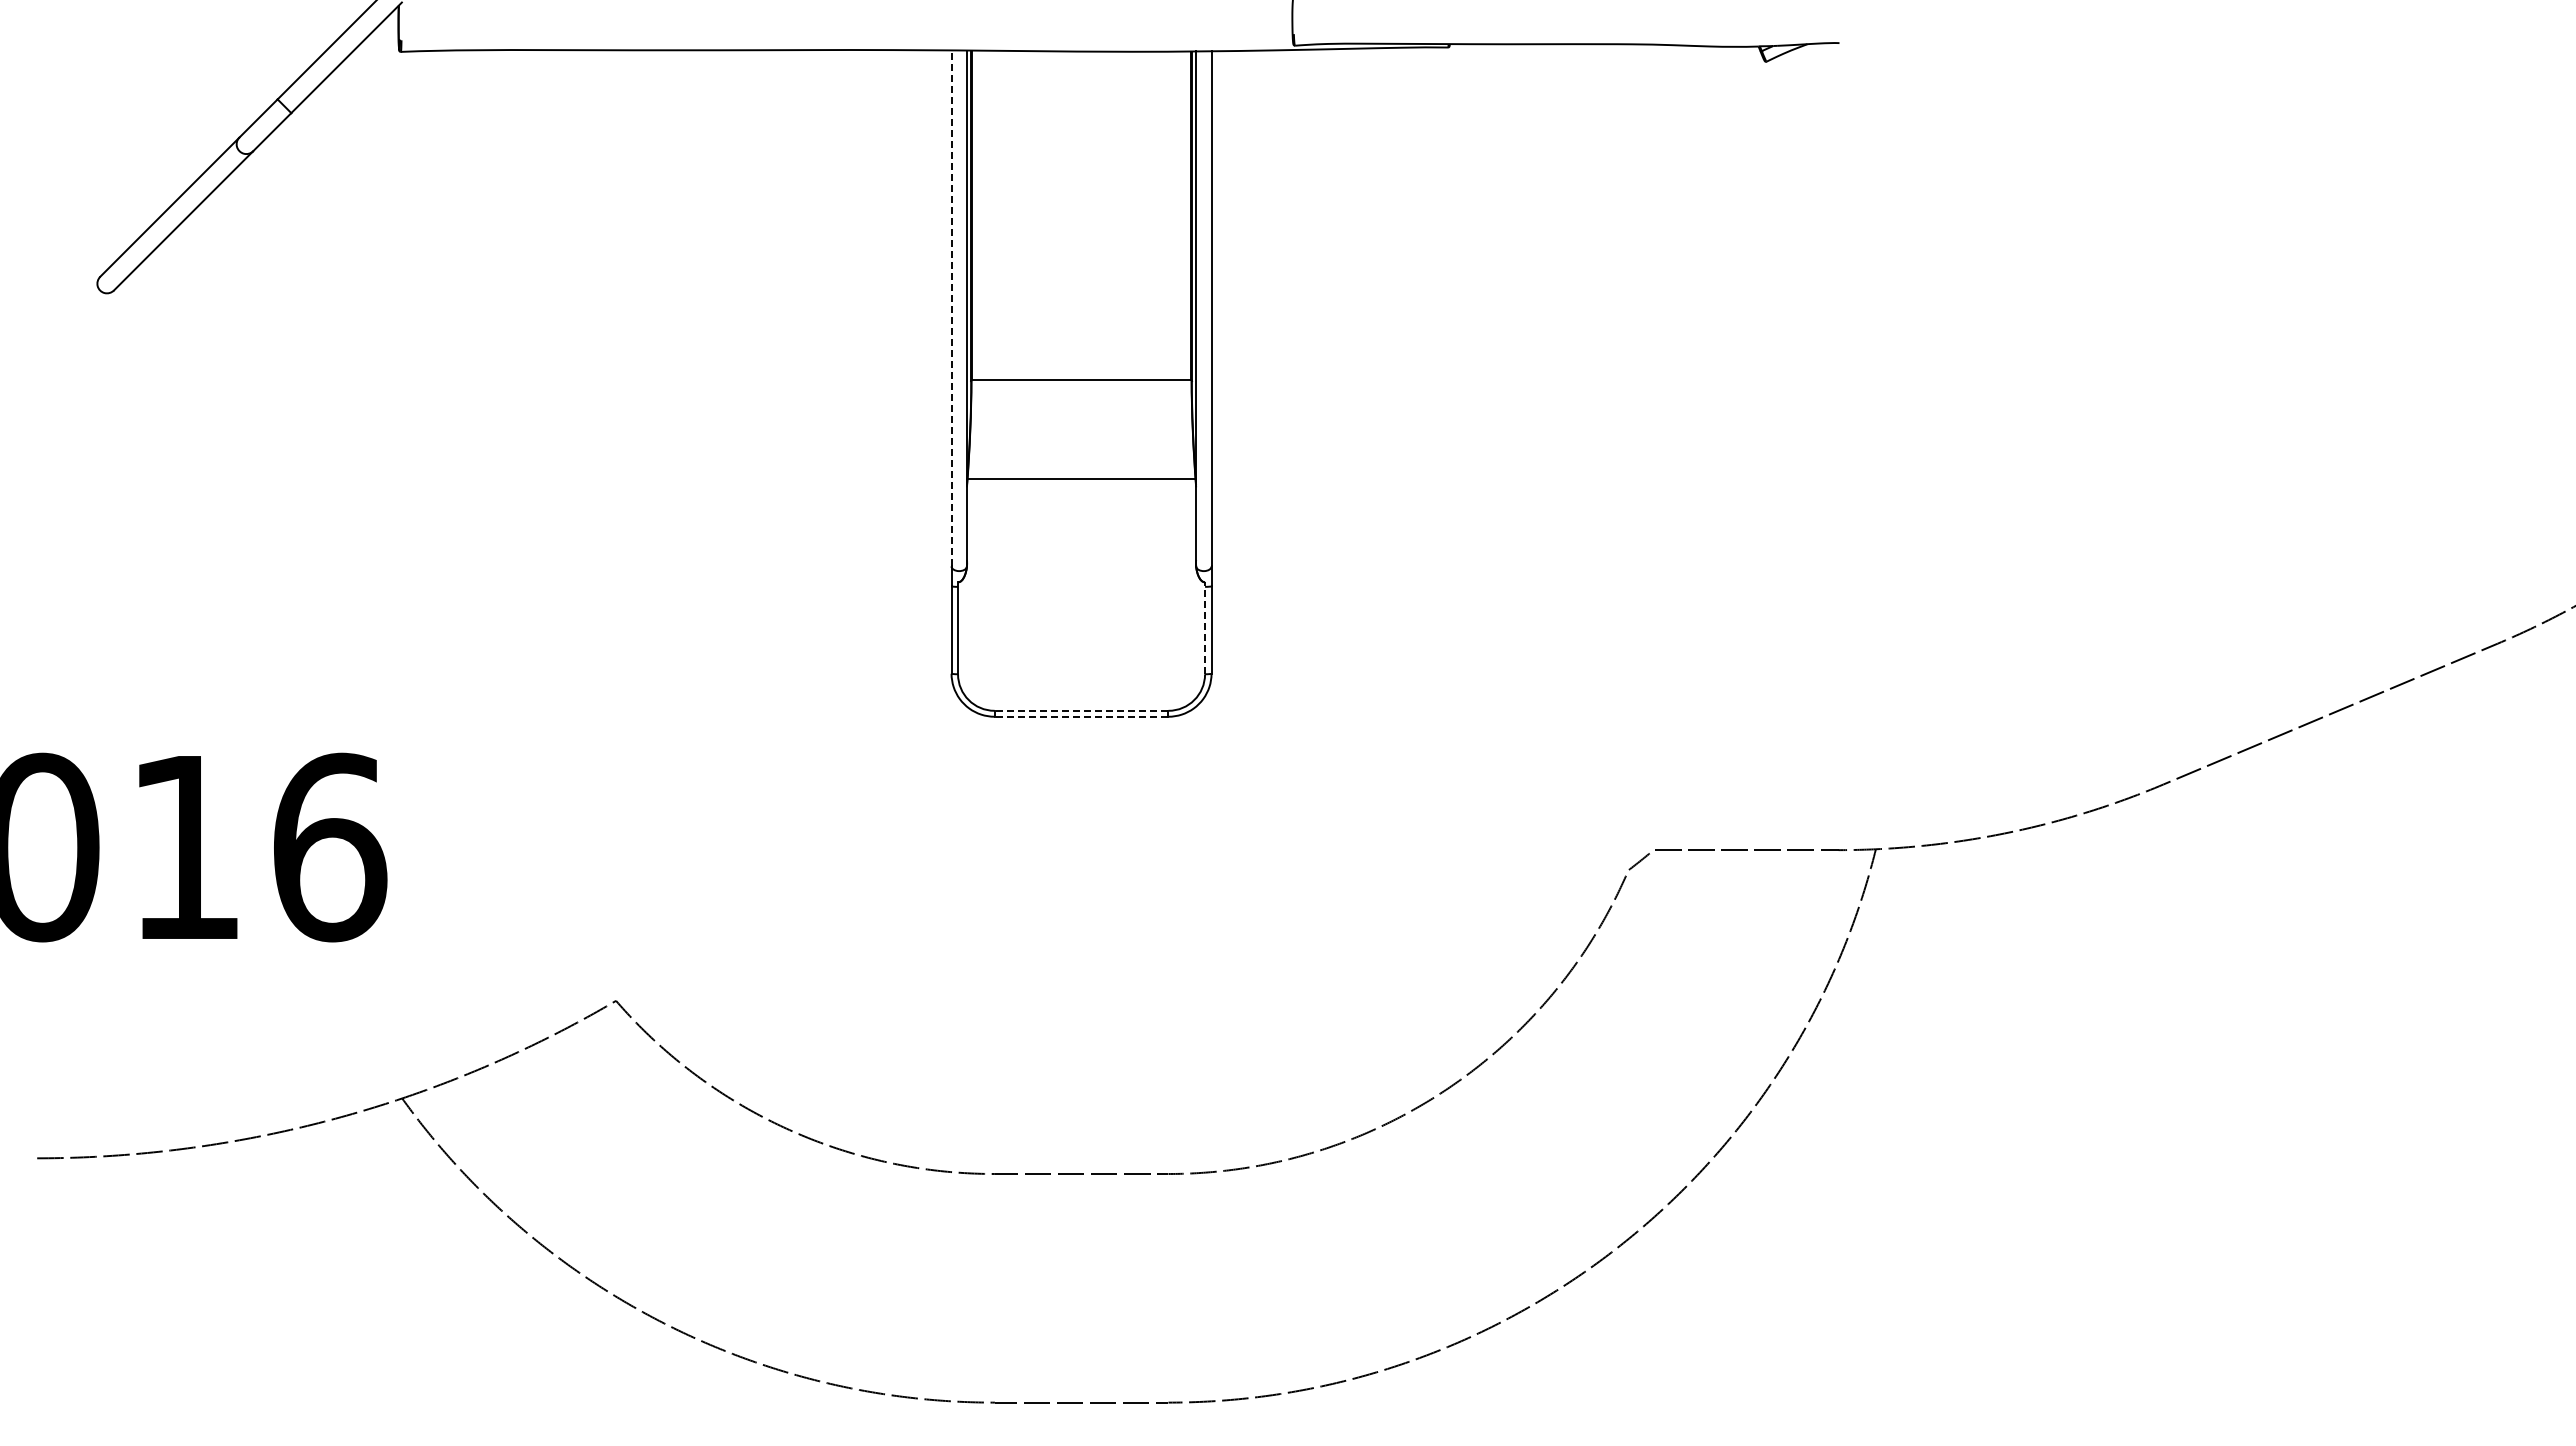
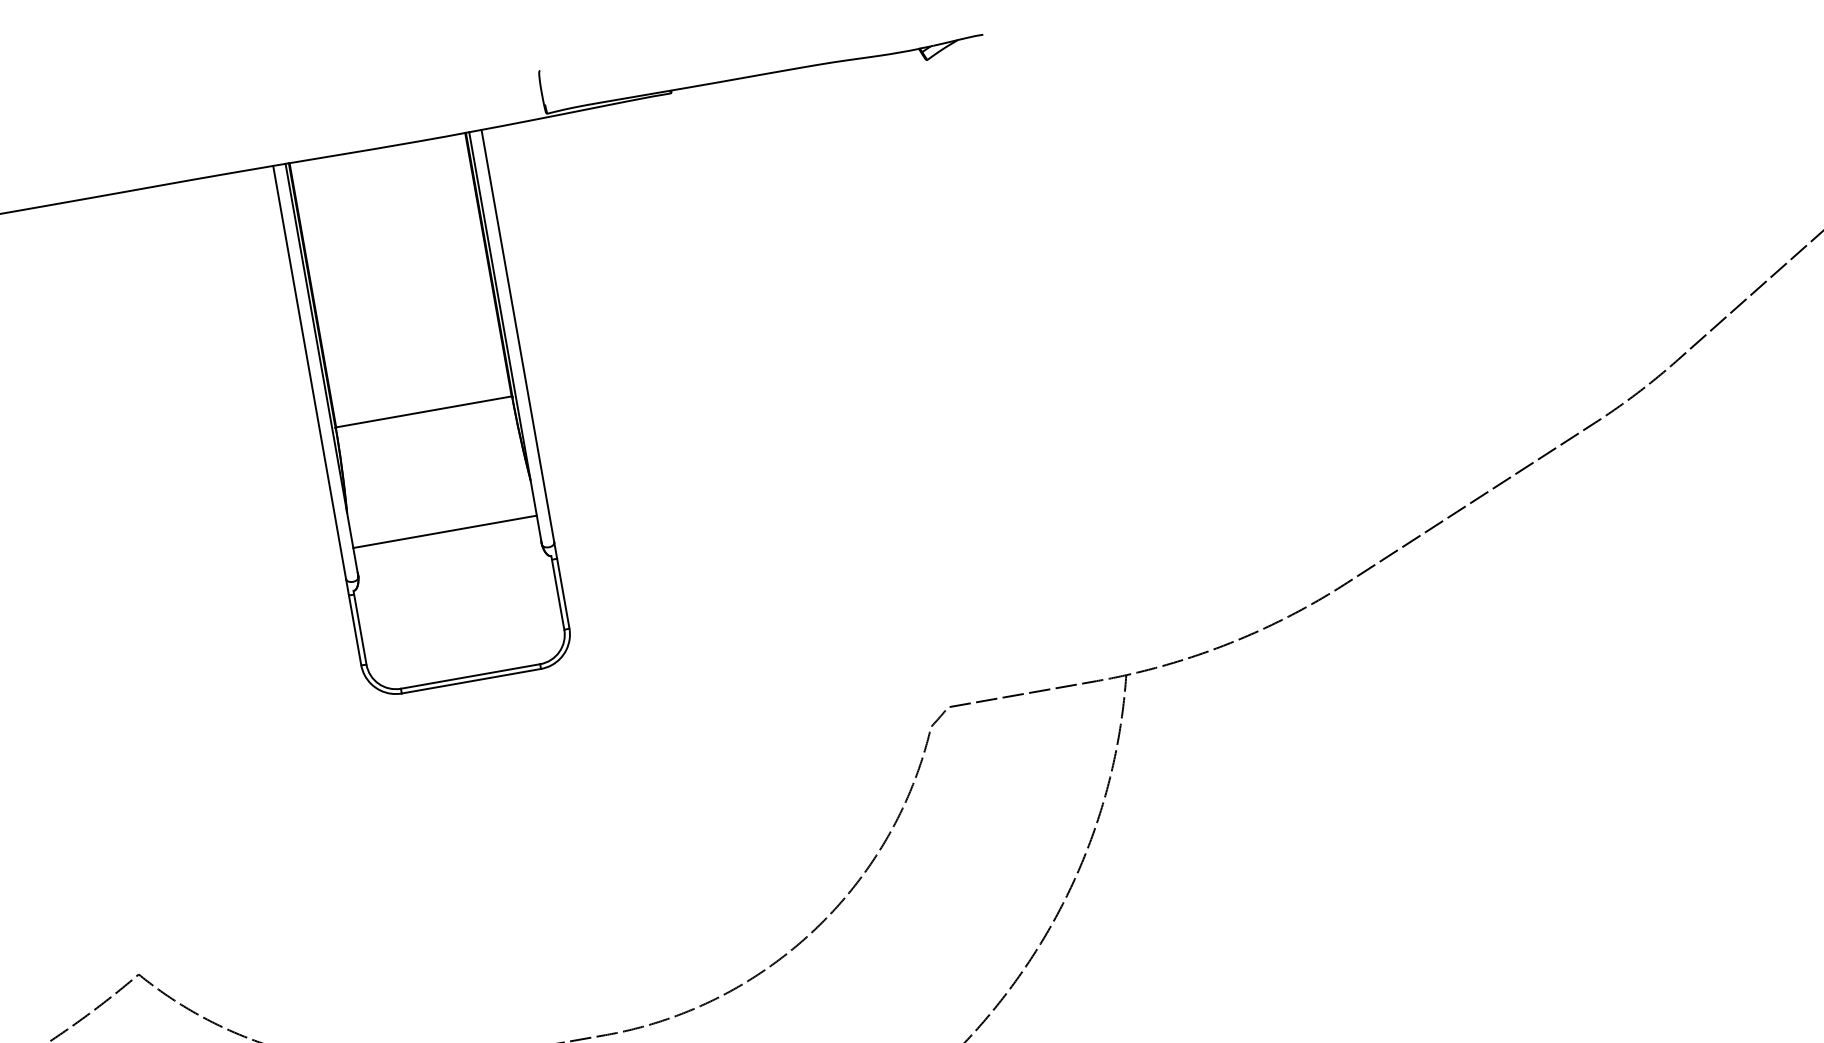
line: (951, 308) -> (309, 372), dashed -> solid
line: (1081, 479) -> (445, 532), moved
line: (1205, 627) -> (558, 592), dashed -> solid
line: (1081, 710) -> (470, 676), dashed -> solid
line: (1081, 716) -> (471, 681), dashed -> solid

